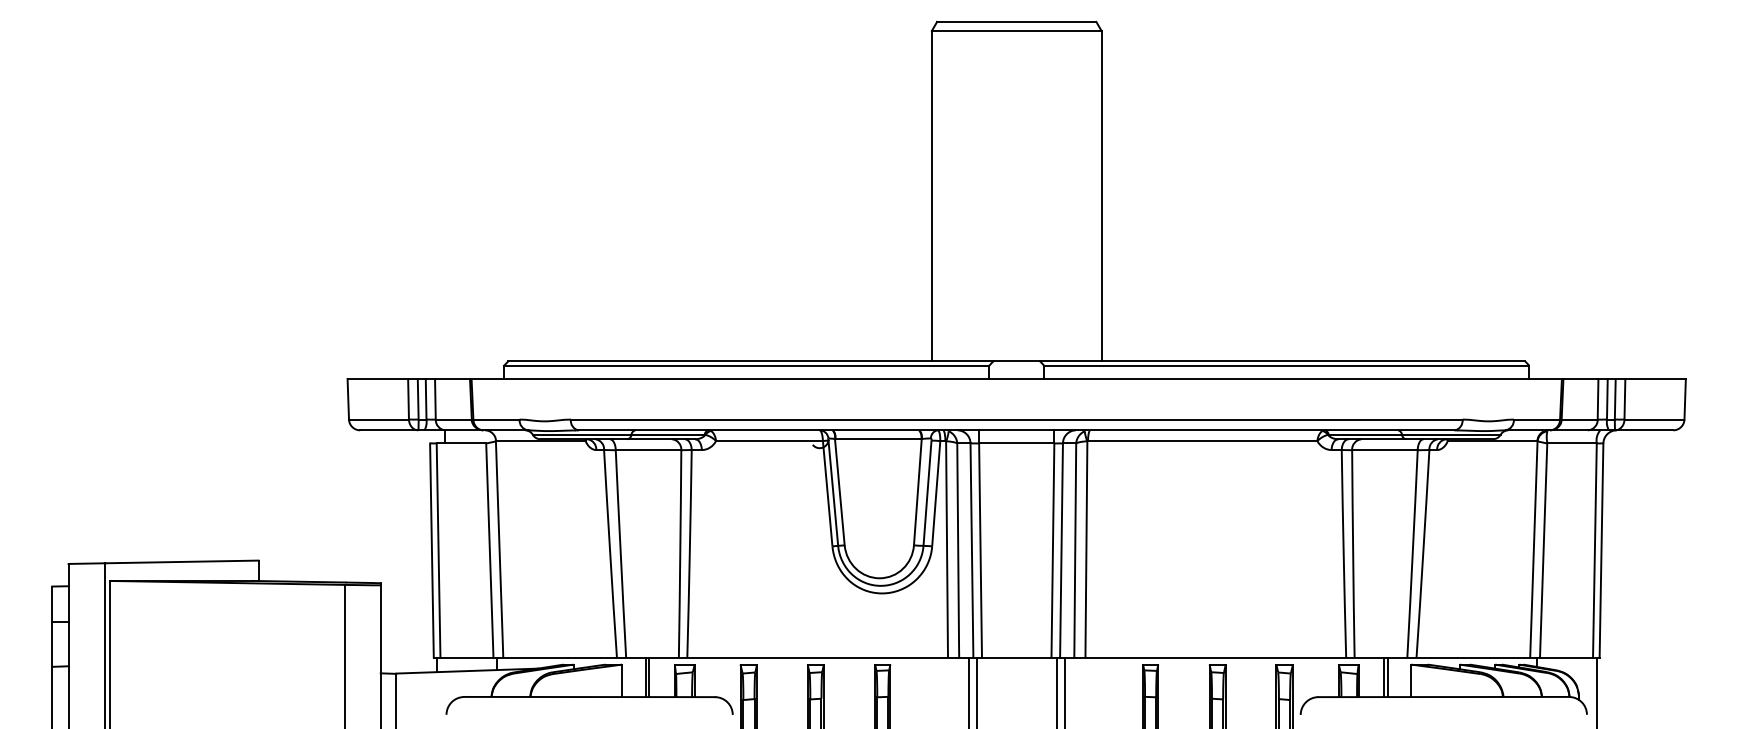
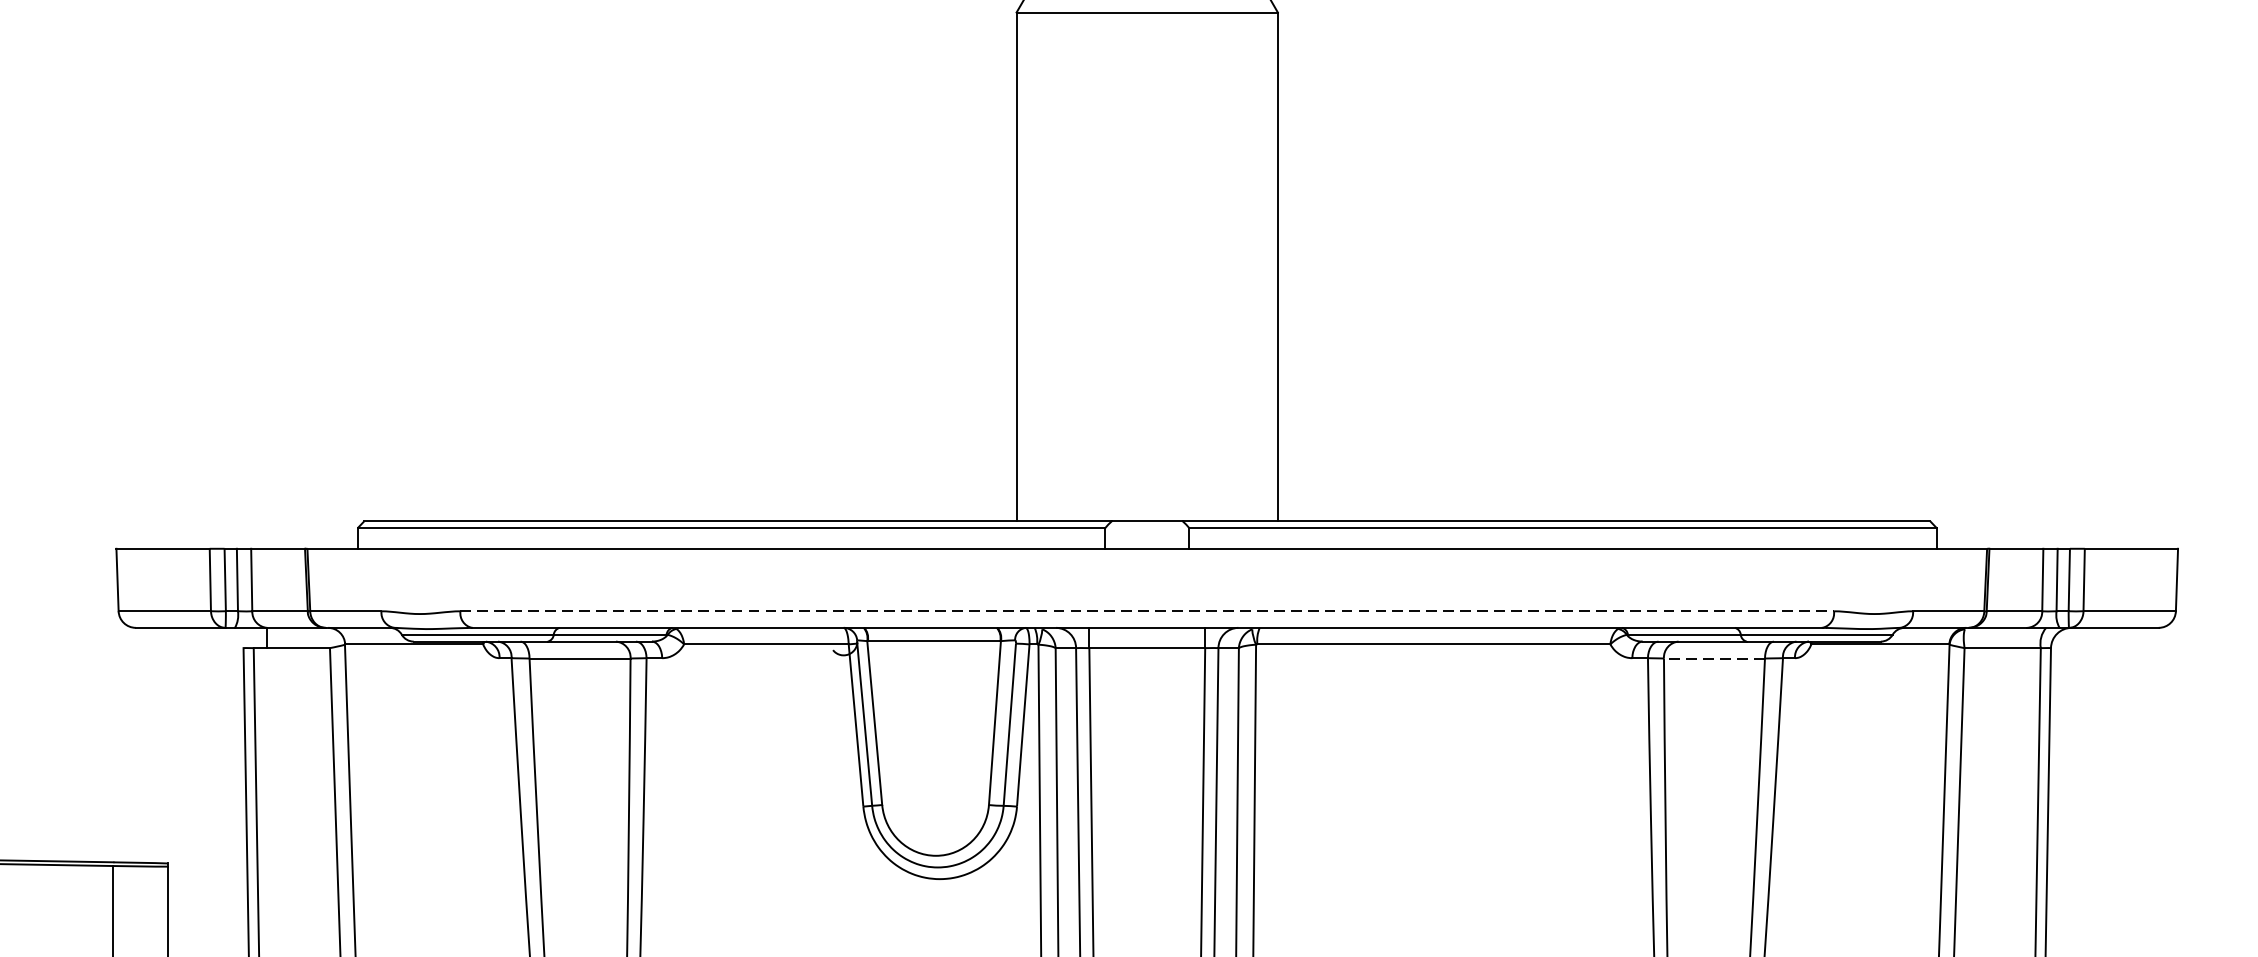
line: (1016, 419) -> (1146, 611), solid -> dashed
line: (1384, 450) -> (1713, 658), solid -> dashed

